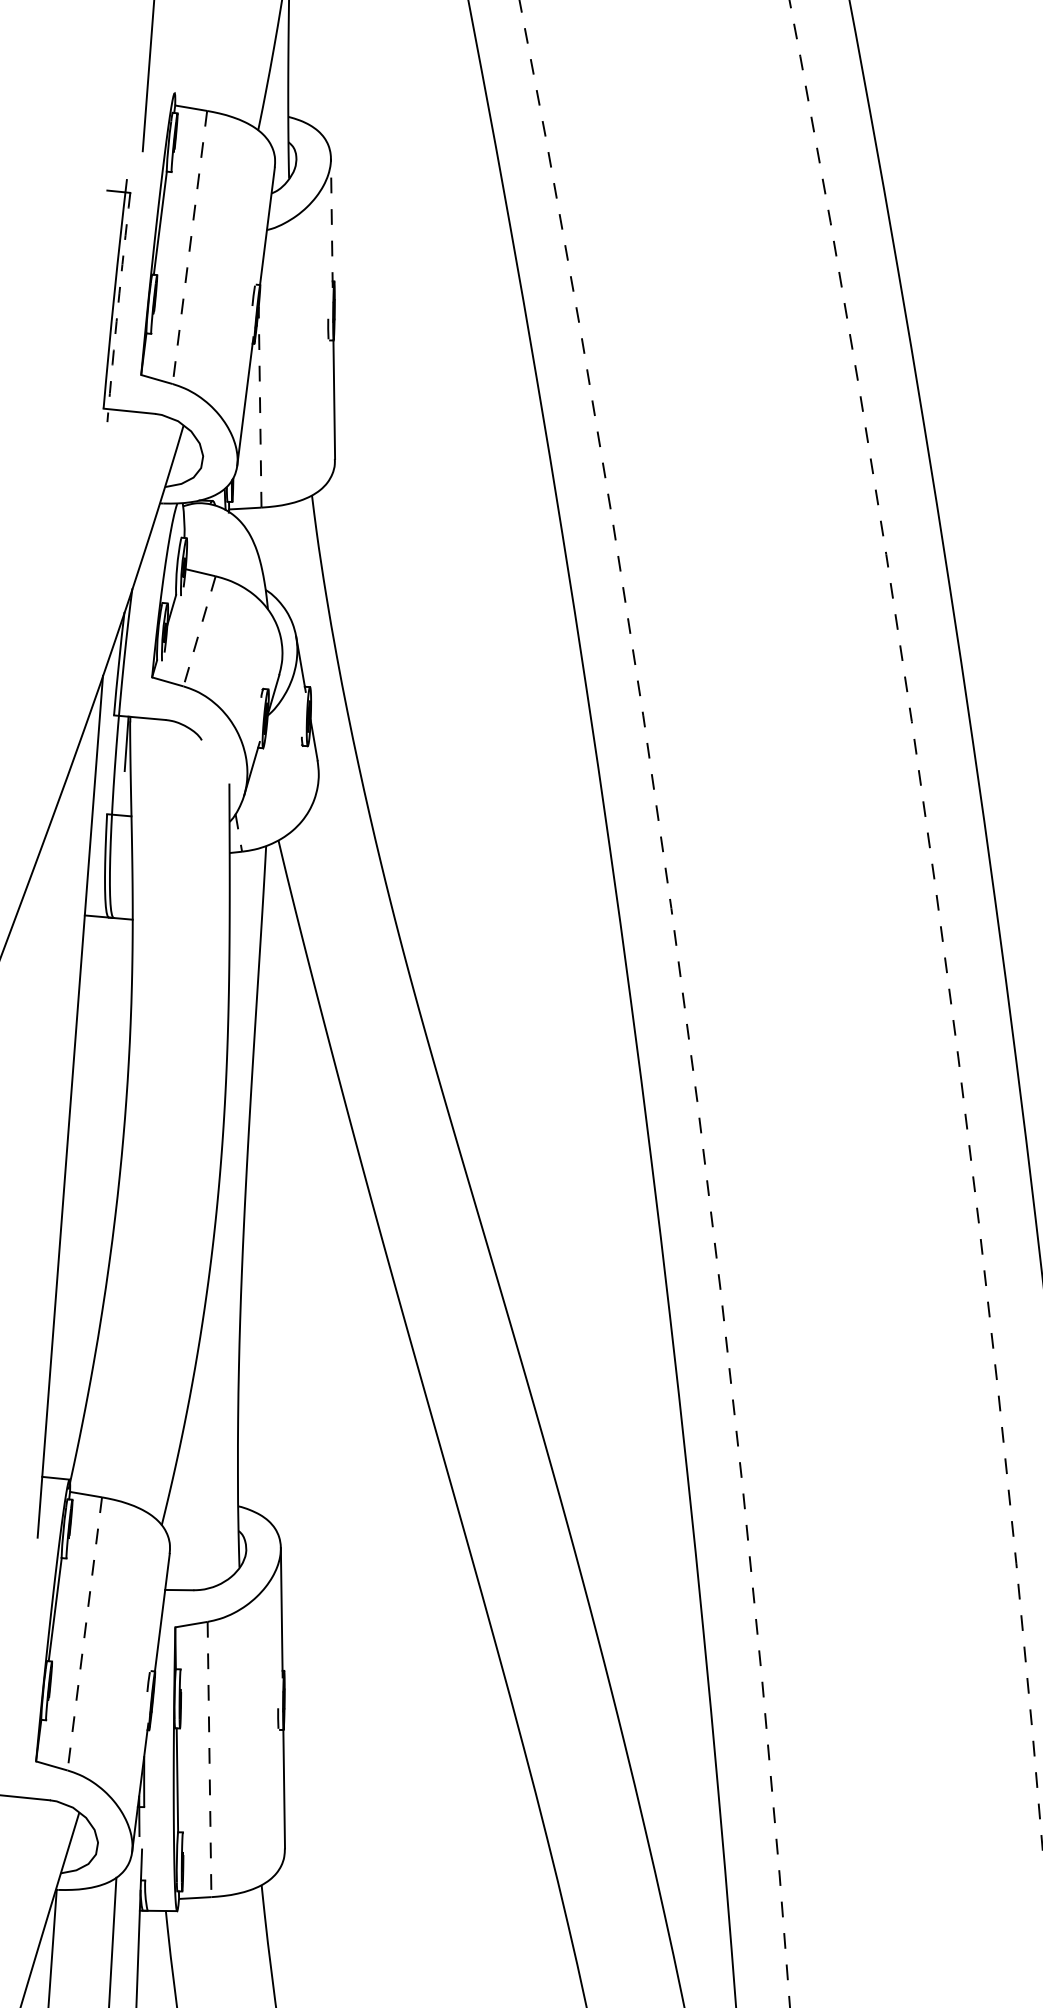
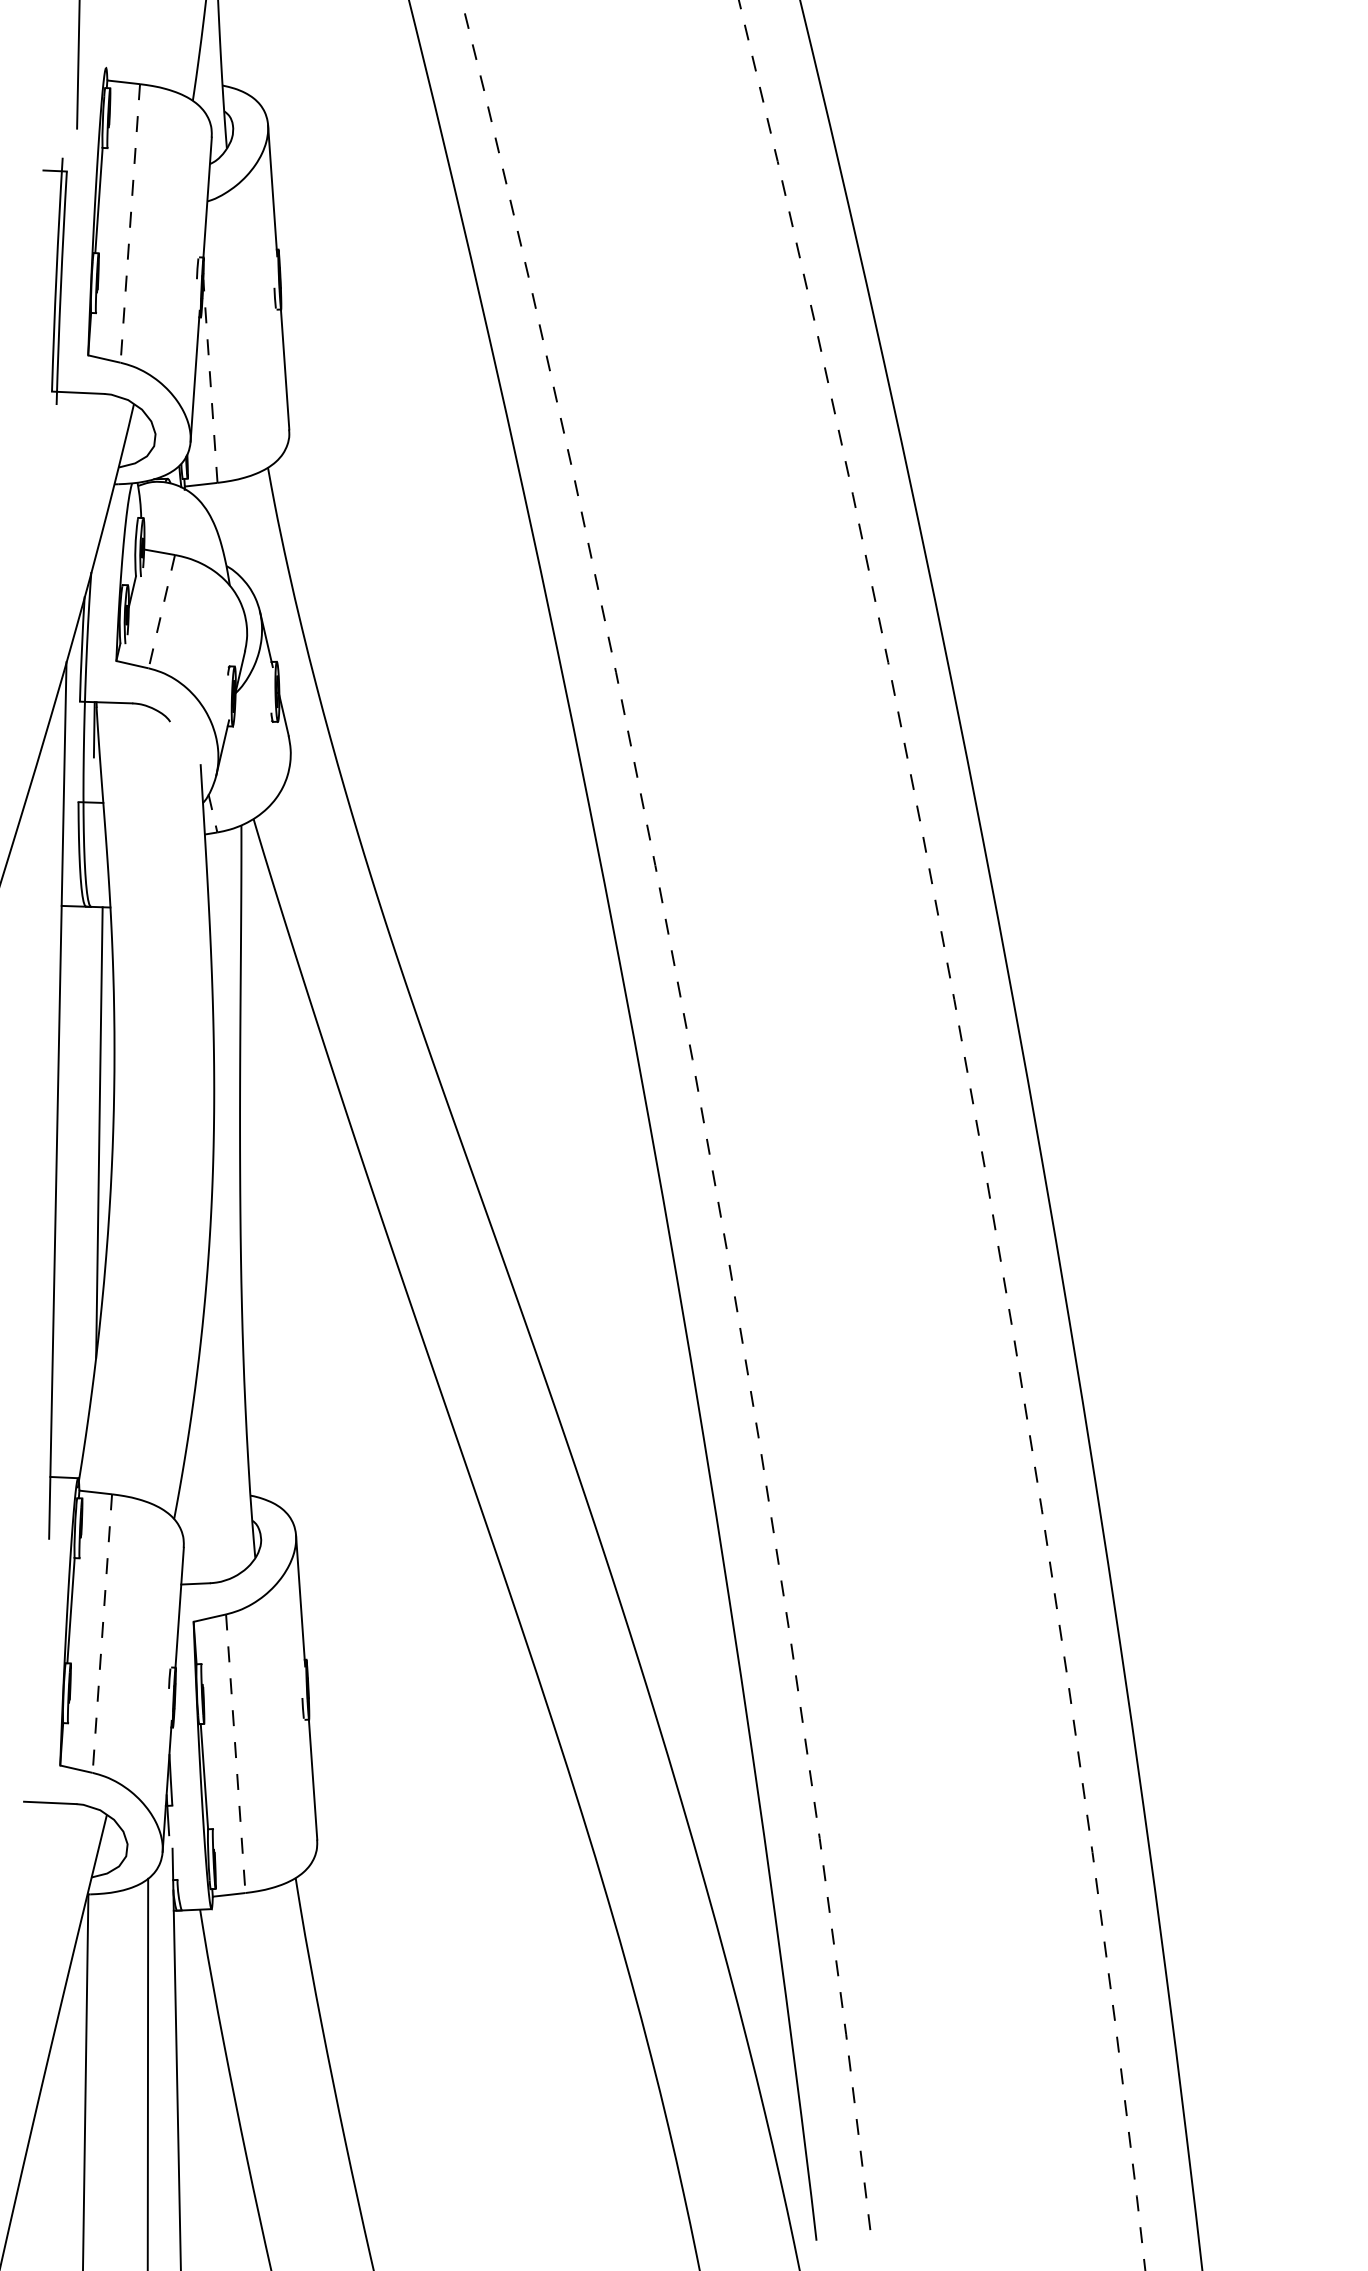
line: (331, 222) -> (272, 190), dashed -> solid
arc: (117, 307) -> (60, 288), dashed -> solid
line: (109, 1140) -> (99, 1132), added

